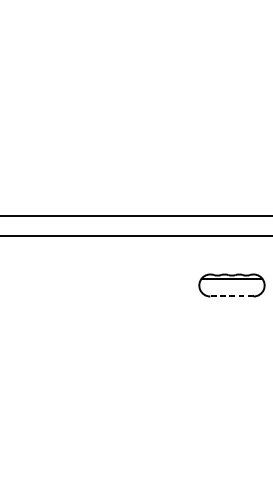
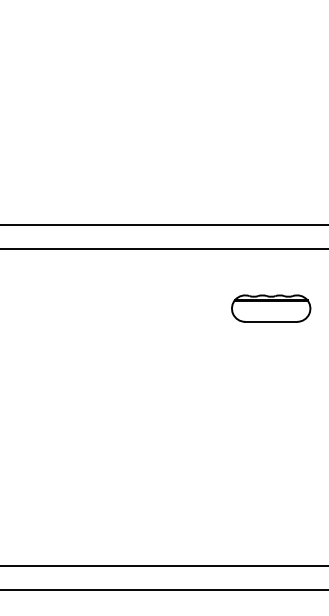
line: (232, 296) -> (271, 321), dashed -> solid

